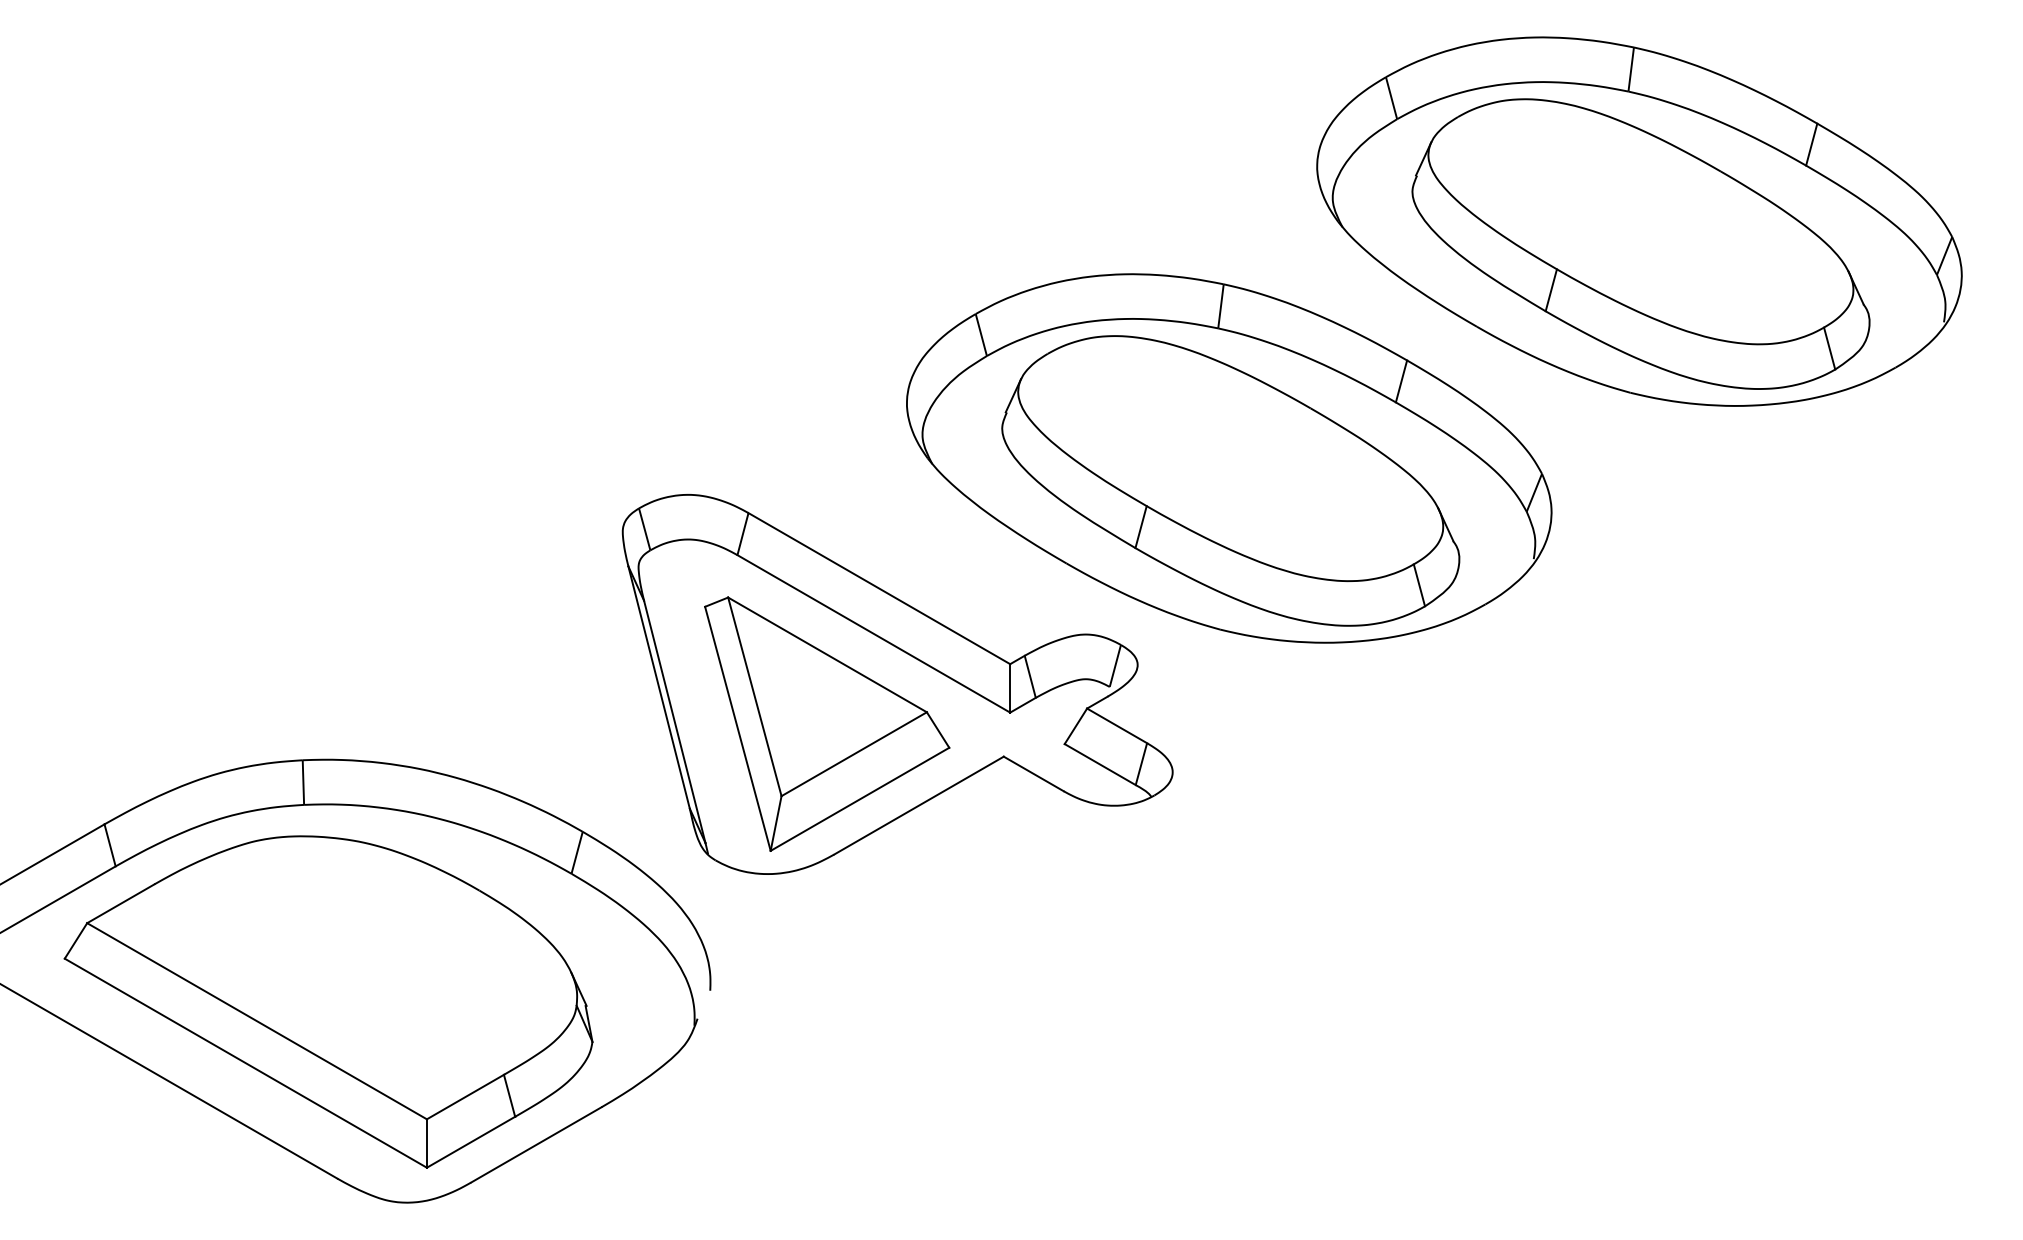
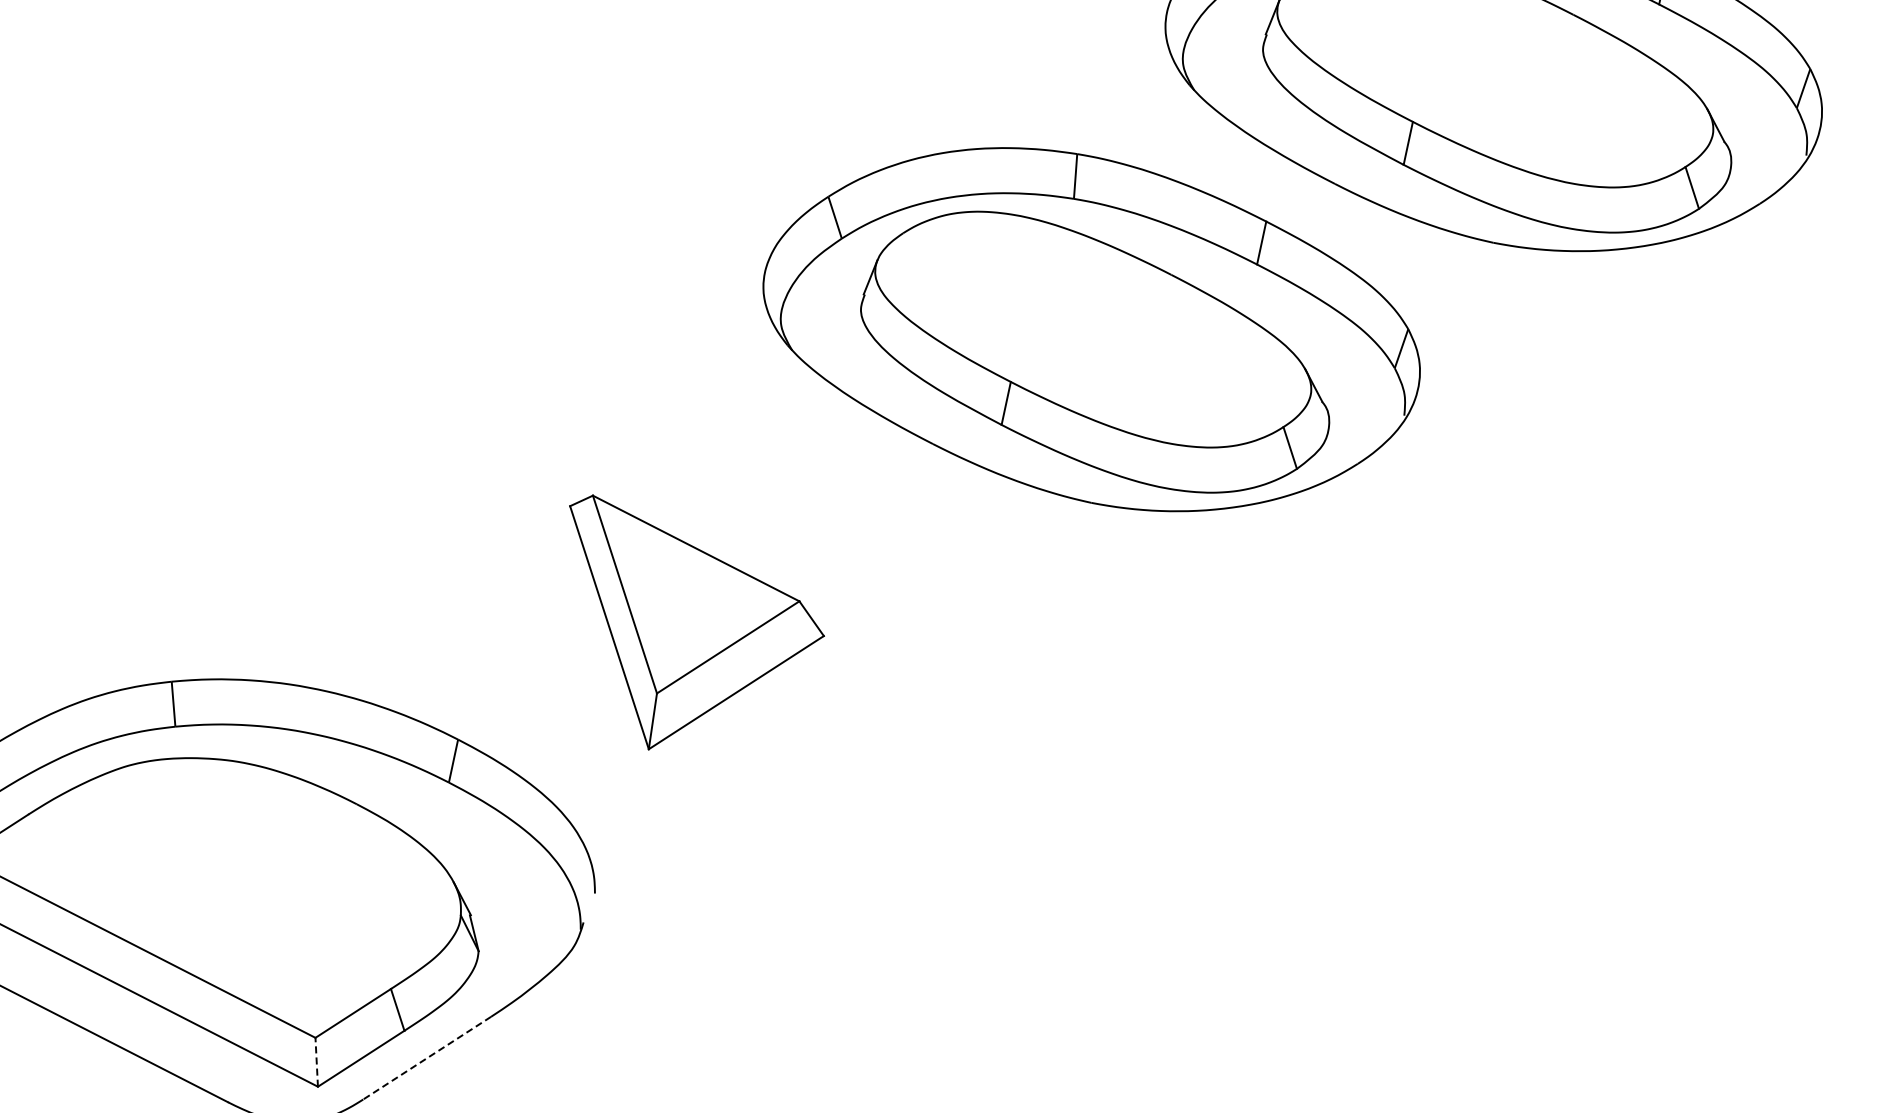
part: (897, 684) -> (768, 574), removed
line: (426, 1143) -> (316, 1062), solid -> dashed
line: (535, 1145) -> (426, 1058), solid -> dashed

